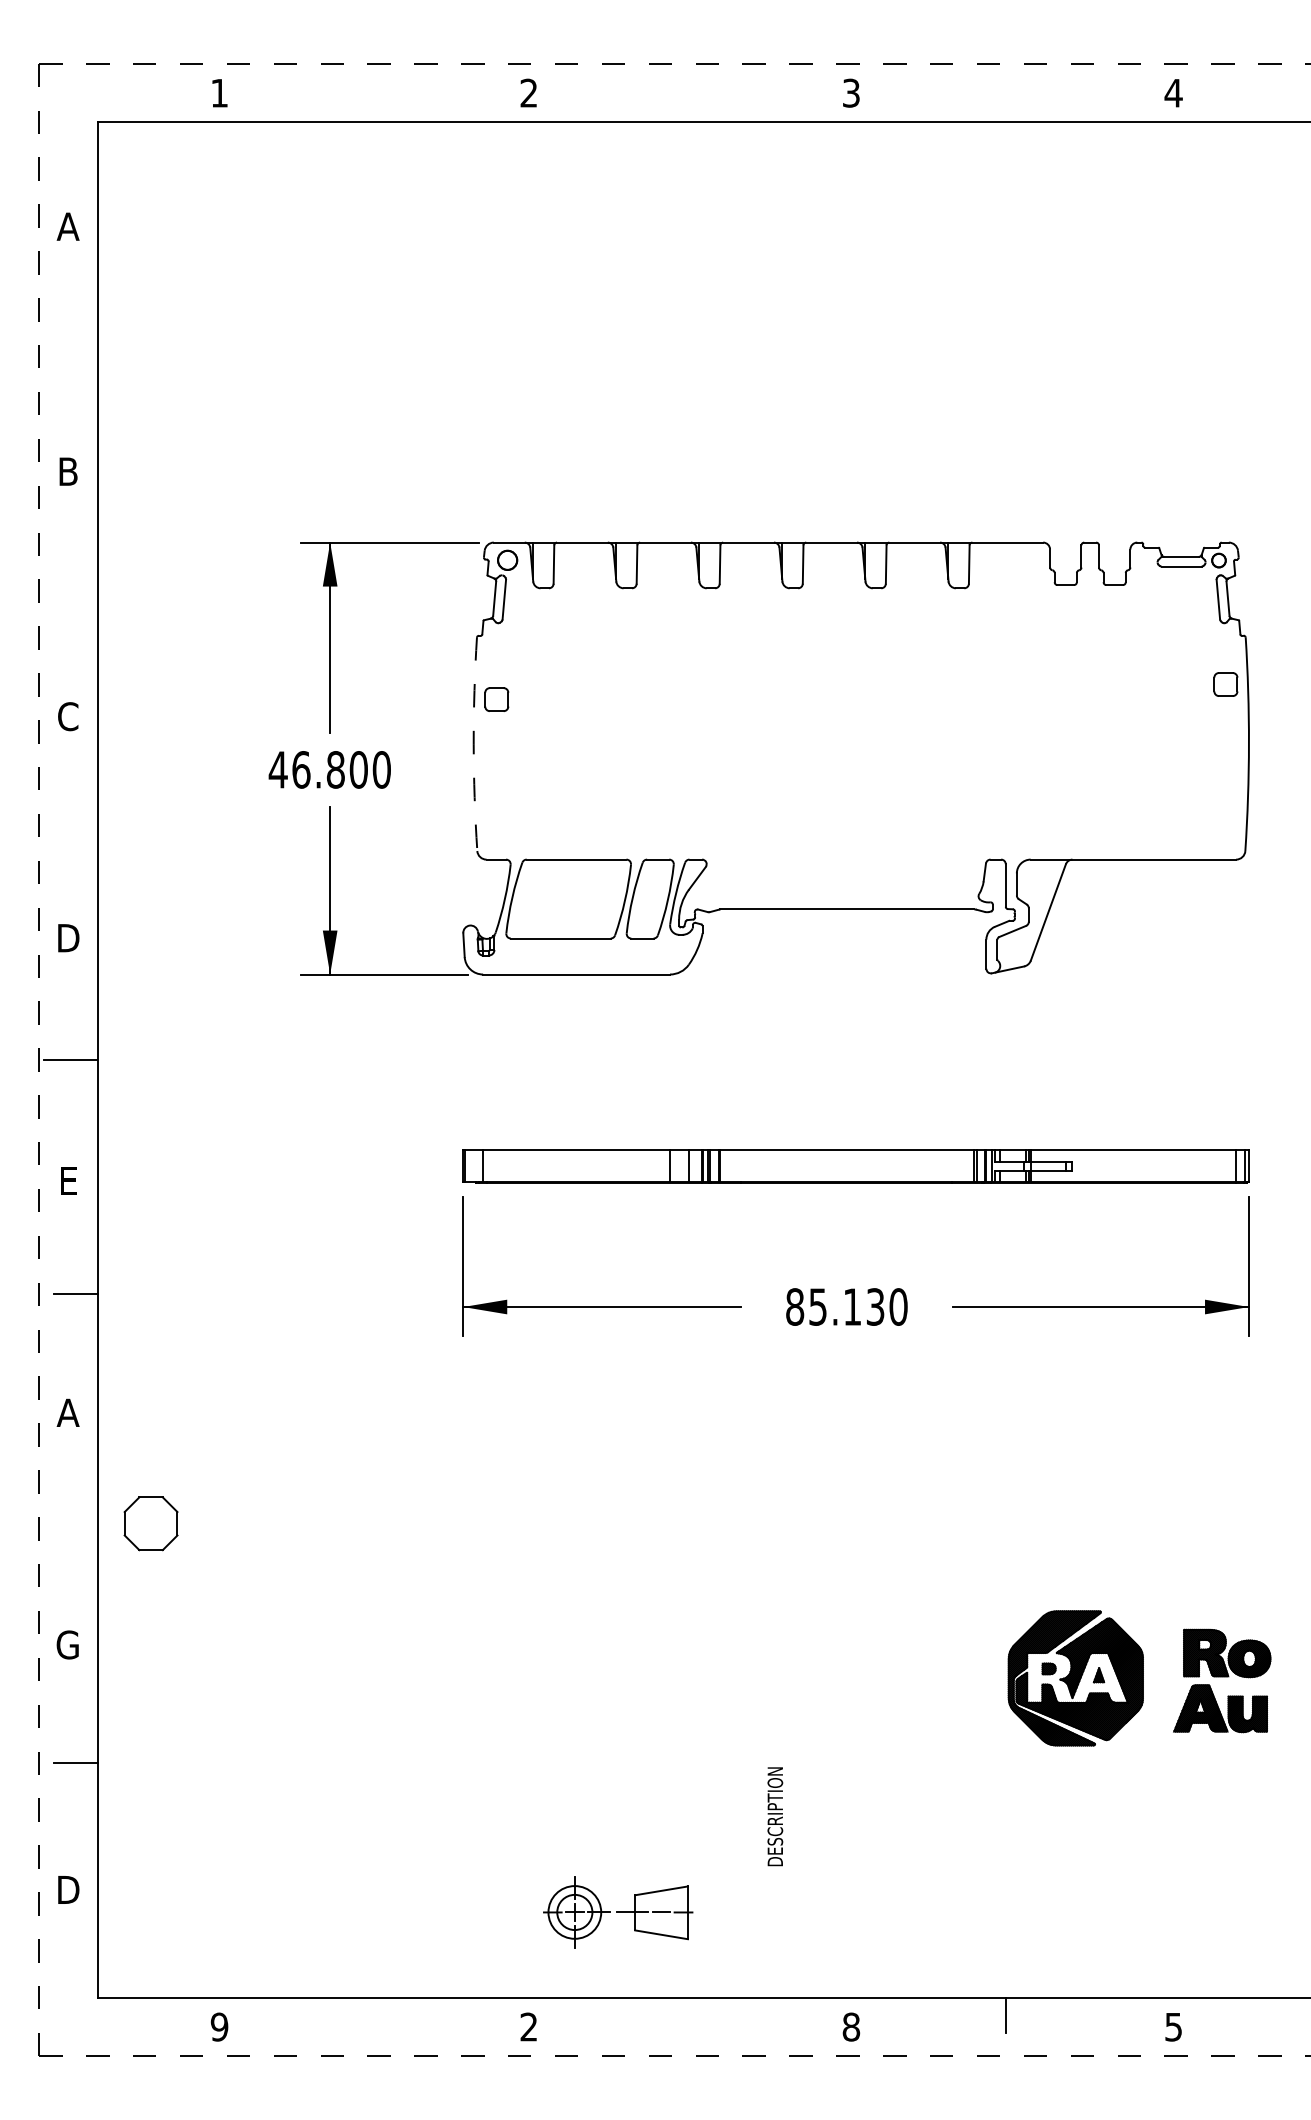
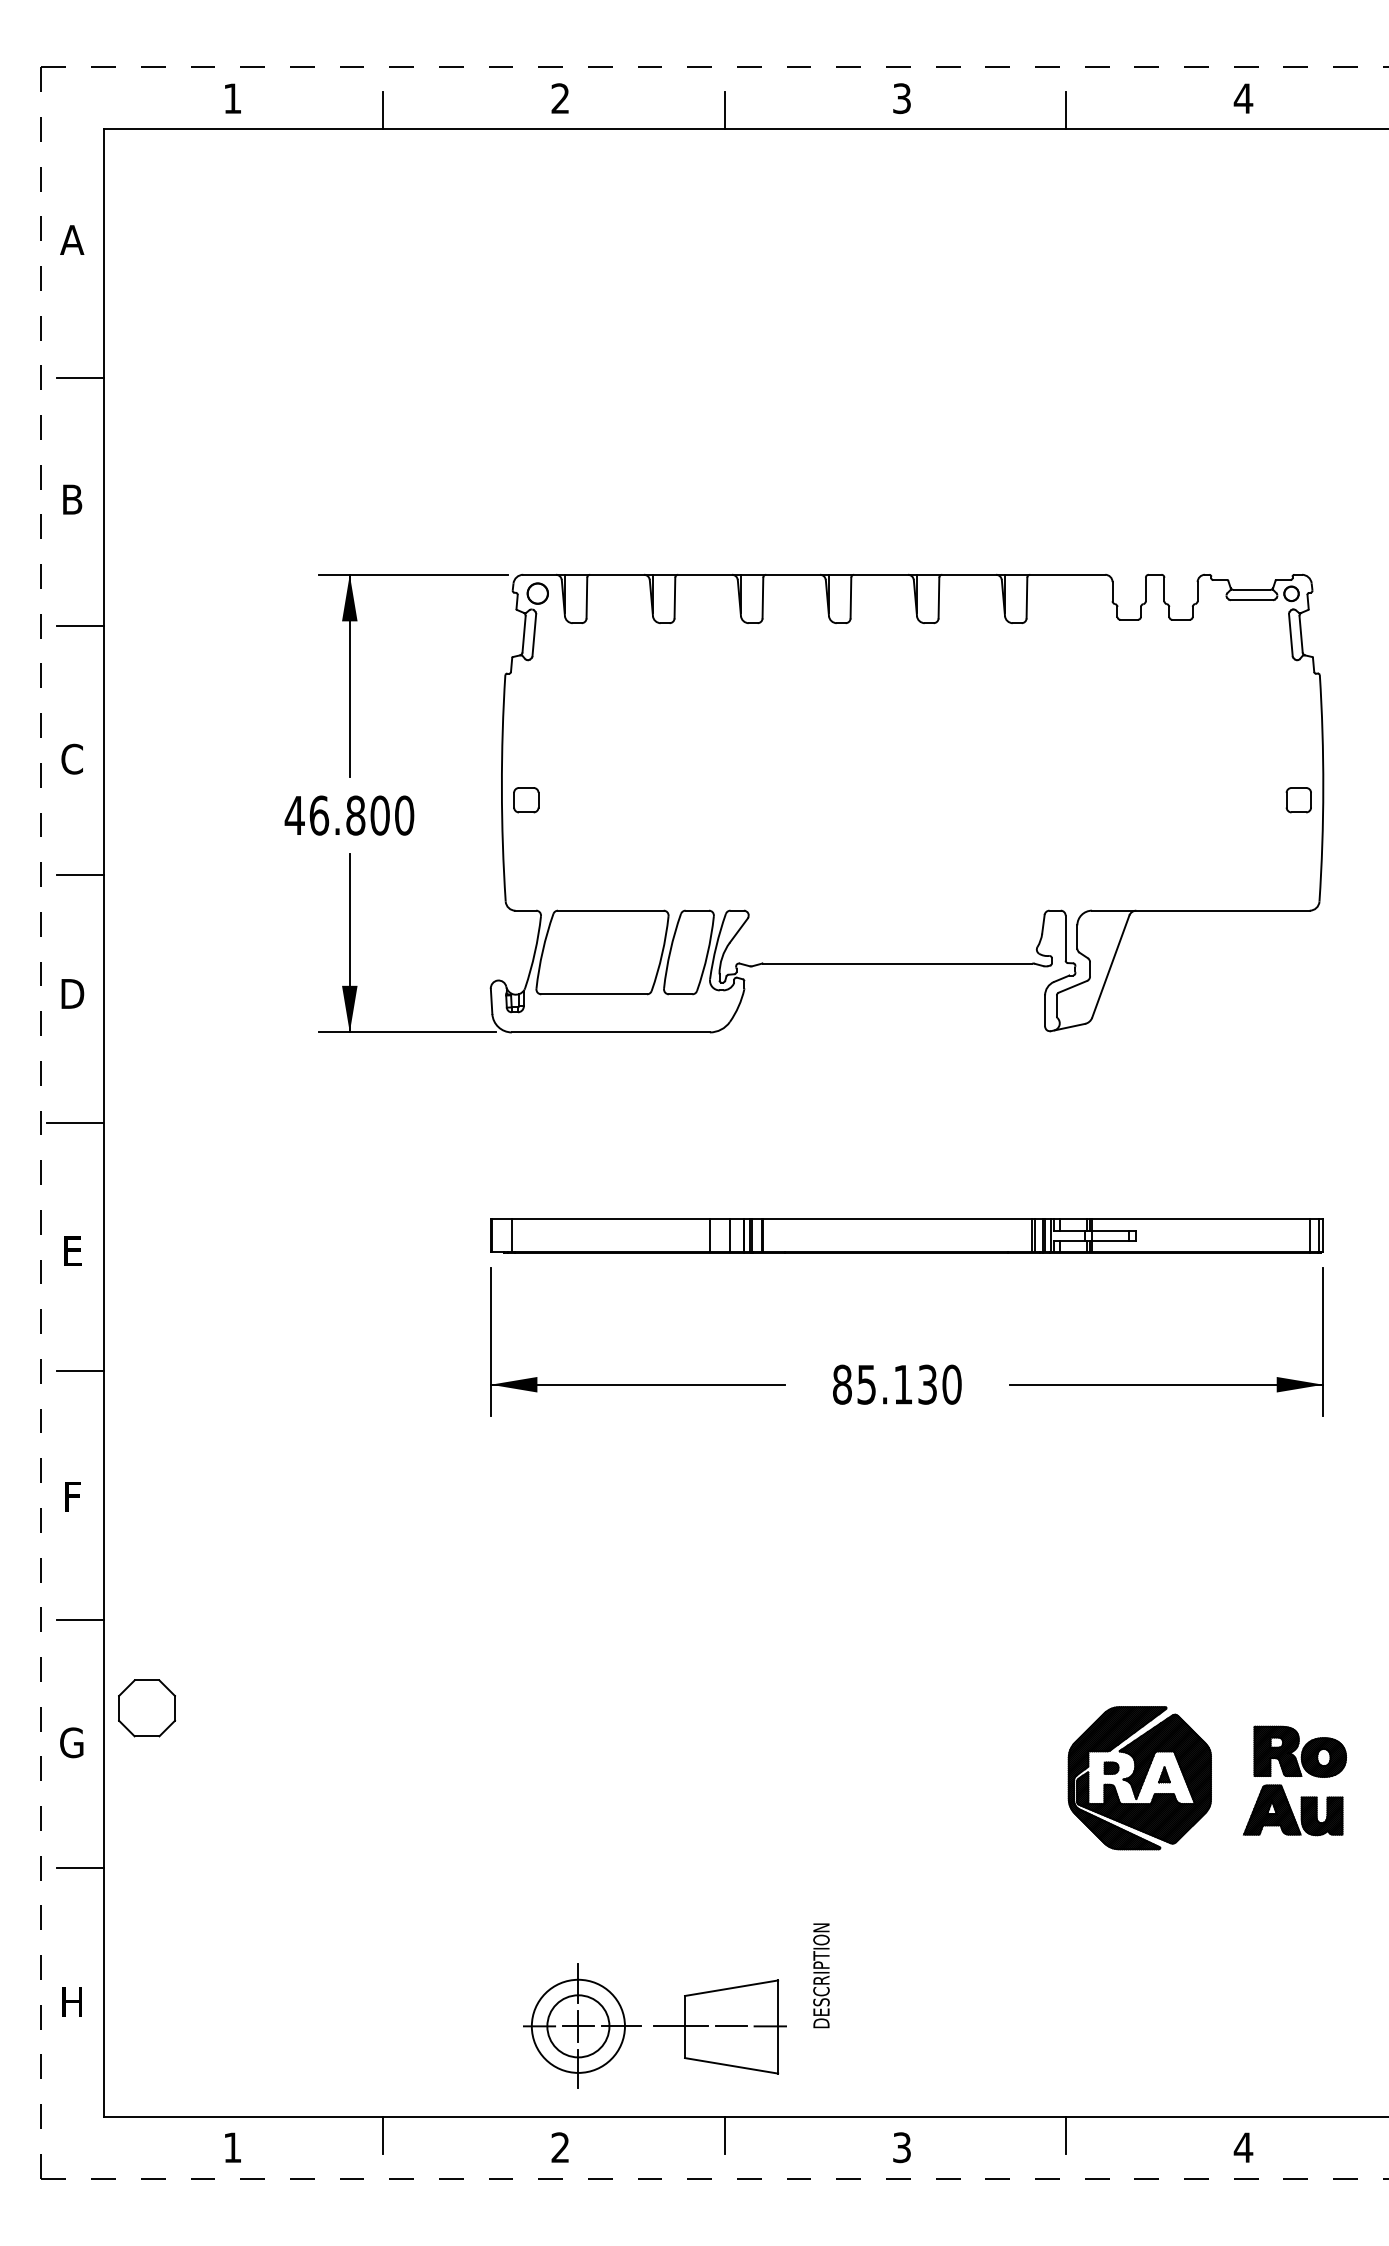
line: (361, 104) -> (383, 110), added
line: (683, 104) -> (724, 110), added
line: (1006, 104) -> (1066, 110), added
line: (76, 356) -> (80, 377), added
line: (76, 591) -> (80, 626), added
part: (1225, 684) -> (1298, 800), moved
part: (496, 699) -> (526, 800), moved
arc: (473, 744) -> (501, 788), dashed -> solid
line: (76, 825) -> (80, 874), added
text: (68, 1412) -> (72, 1496), A -> F
part: (150, 1523) -> (146, 1708), moved
line: (76, 1528) -> (80, 1619), added
text: (775, 1816) -> (821, 1975), moved
text: (68, 1890) -> (72, 2002), D -> H
part: (617, 1911) -> (654, 2025), size x1.67
line: (361, 2014) -> (383, 2134), added
line: (683, 2014) -> (724, 2134), added
text: (219, 2026) -> (232, 2147), 9 -> 1
text: (851, 2026) -> (902, 2147), 8 -> 3
text: (1173, 2026) -> (1243, 2147), 5 -> 4

